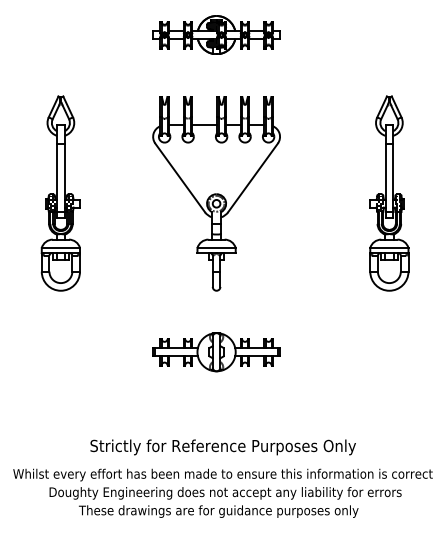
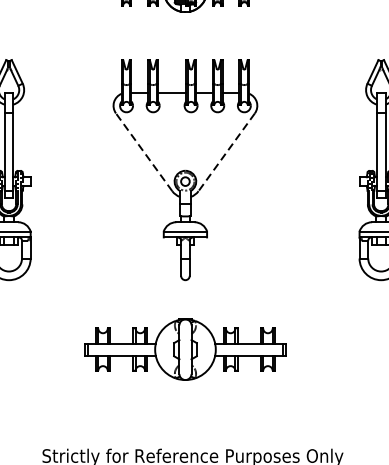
line: (179, 177) -> (143, 151), solid -> dashed
line: (252, 178) -> (226, 152), solid -> dashed
part: (216, 352) -> (185, 350), size x1.4

